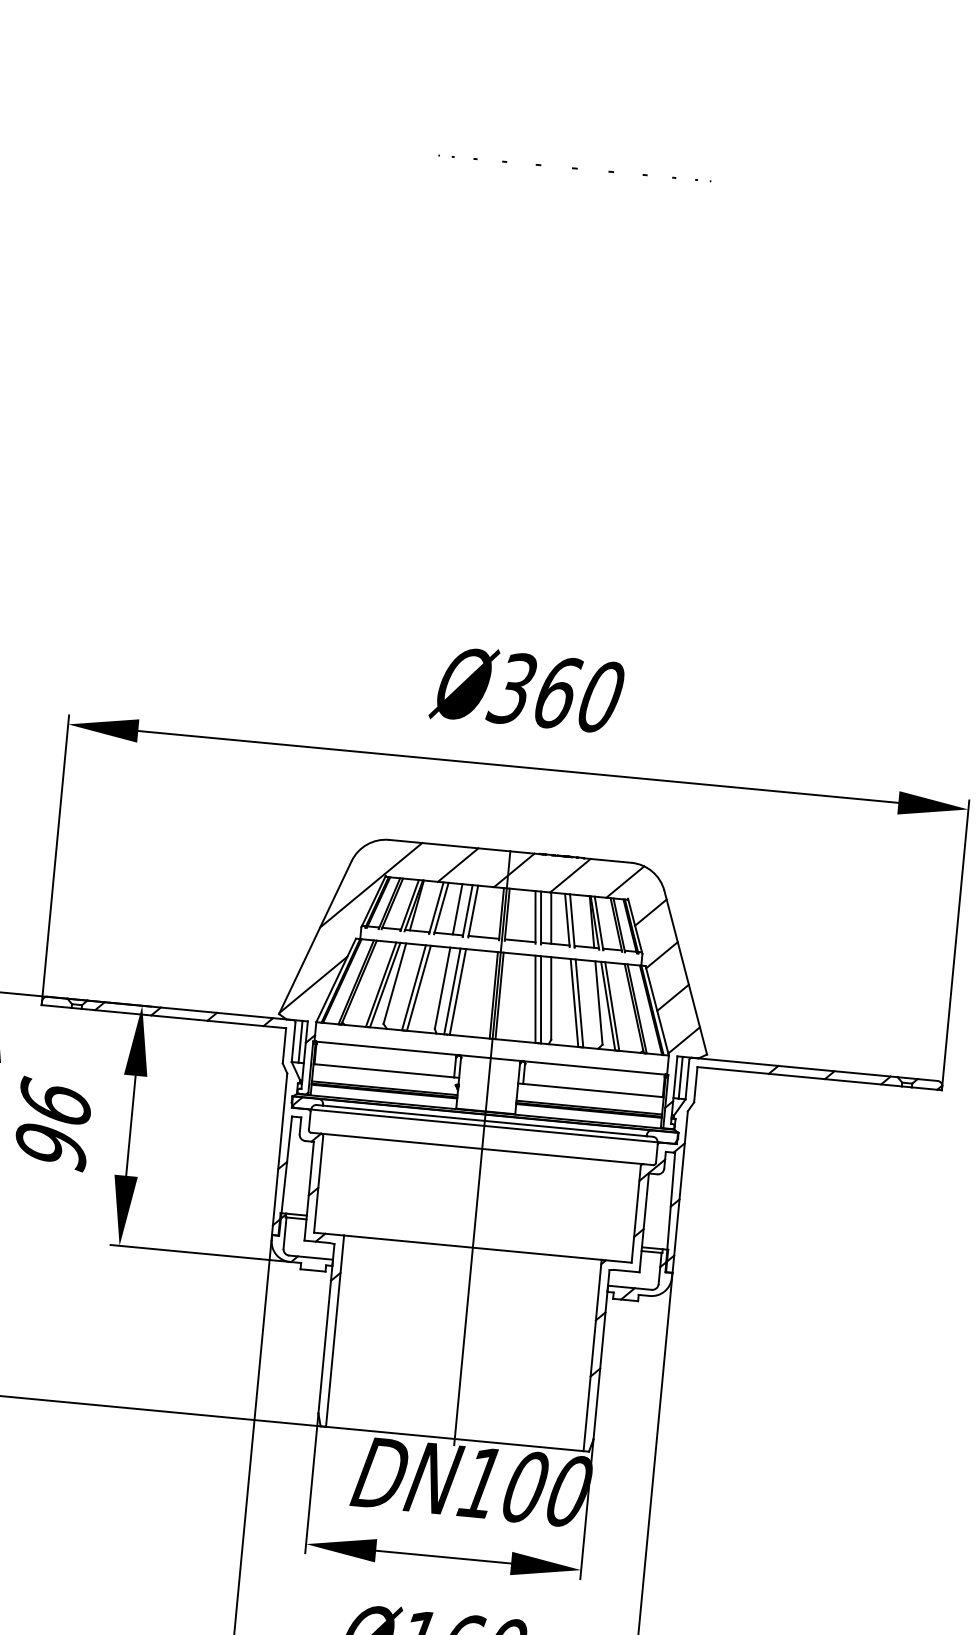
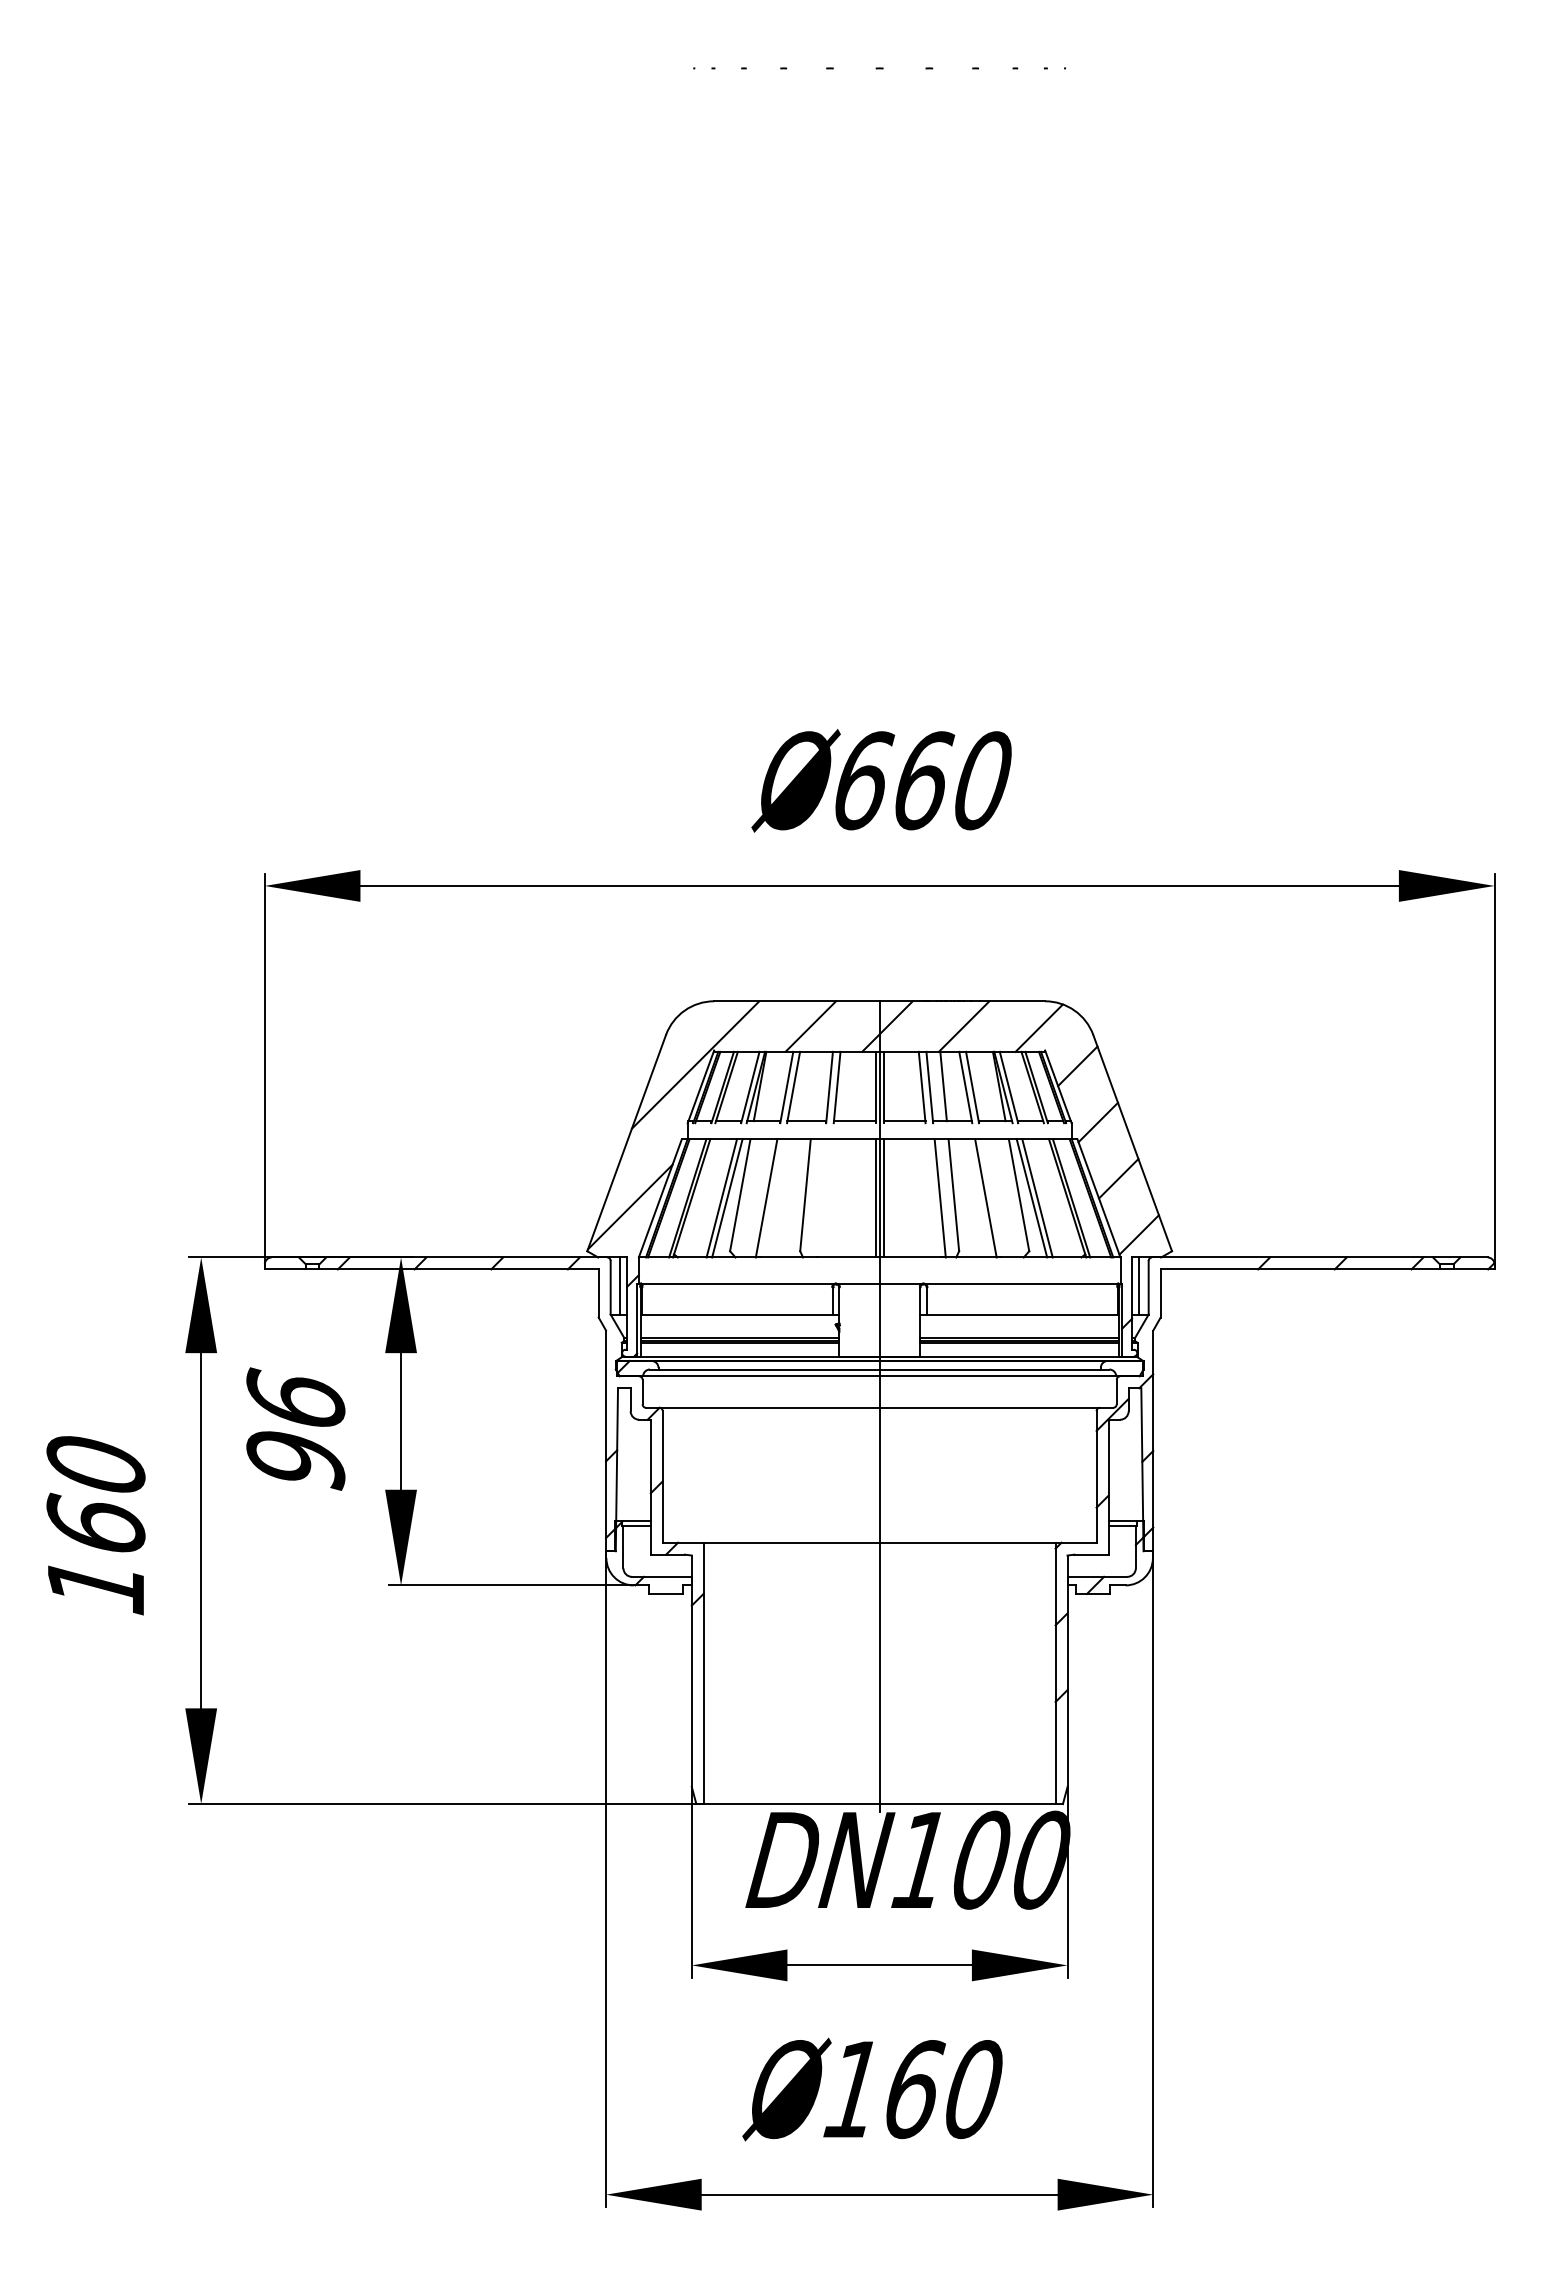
text: (512, 688) -> (861, 780), 360 -> 660
line: (457, 909) -> (815, 1086), removed
line: (418, 988) -> (773, 1198), removed
line: (451, 991) -> (818, 1198), removed
line: (457, 992) -> (826, 1198), removed
line: (535, 999) -> (932, 1198), removed
line: (579, 1003) -> (992, 1198), removed

